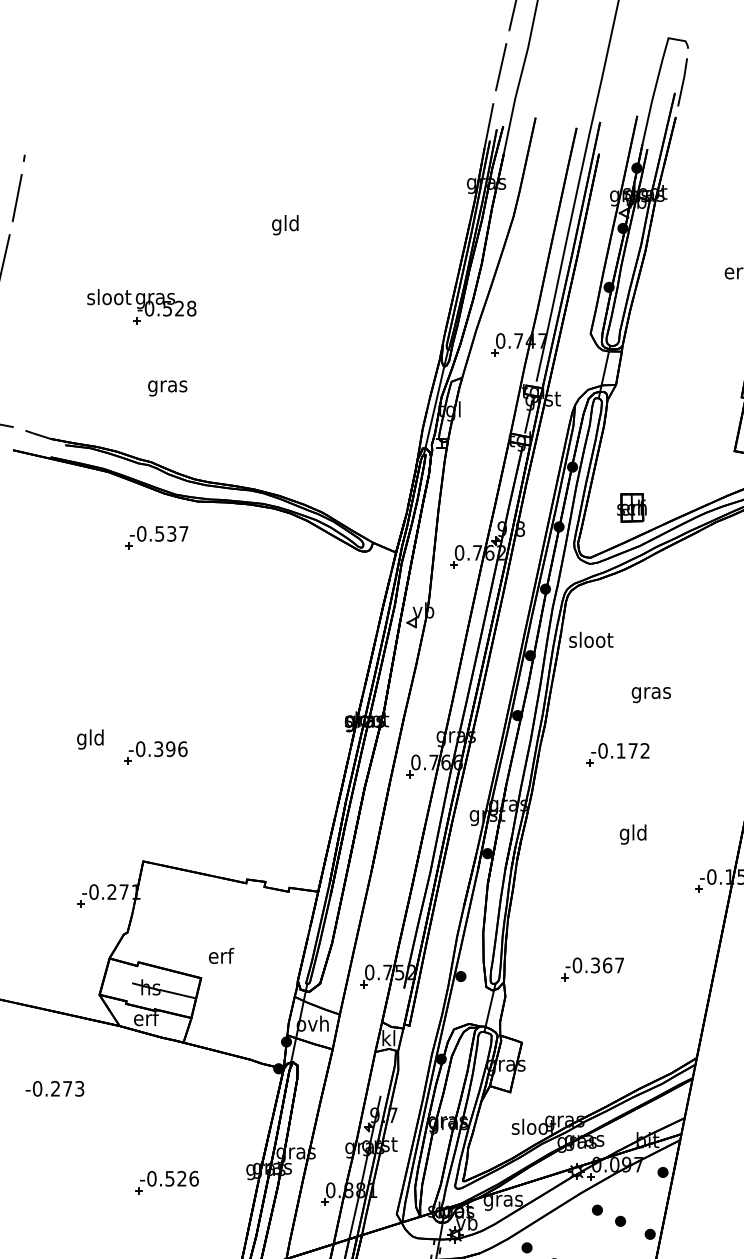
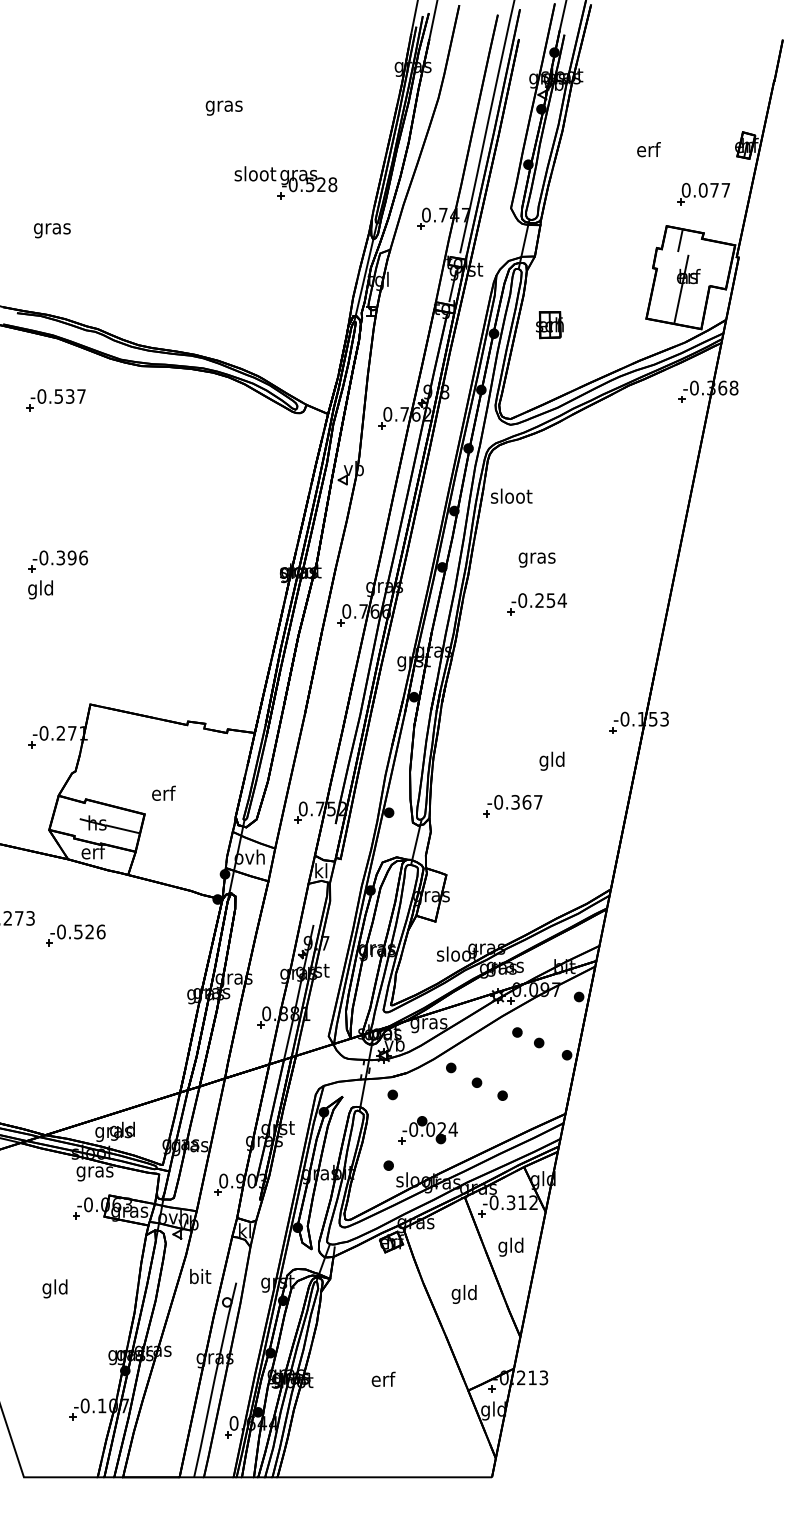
text: (284, 224) -> (223, 105), gld -> gras
part: (141, 306) -> (285, 182), moved
text: (167, 388) -> (52, 230), moved
part: (631, 508) -> (549, 325), moved
part: (156, 538) -> (55, 400), moved
text: (650, 694) -> (536, 559), moved
text: (632, 750) -> (550, 600), -0.172 -> -0.254
part: (156, 752) -> (58, 561), moved
text: (632, 833) -> (551, 760), moved
part: (166, 1182) -> (75, 935), moved

